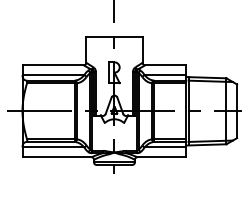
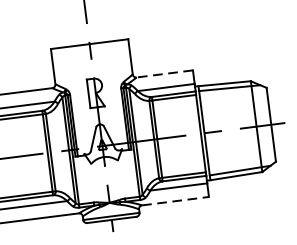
line: (165, 65) -> (164, 74), solid -> dashed
line: (162, 157) -> (176, 201), solid -> dashed

